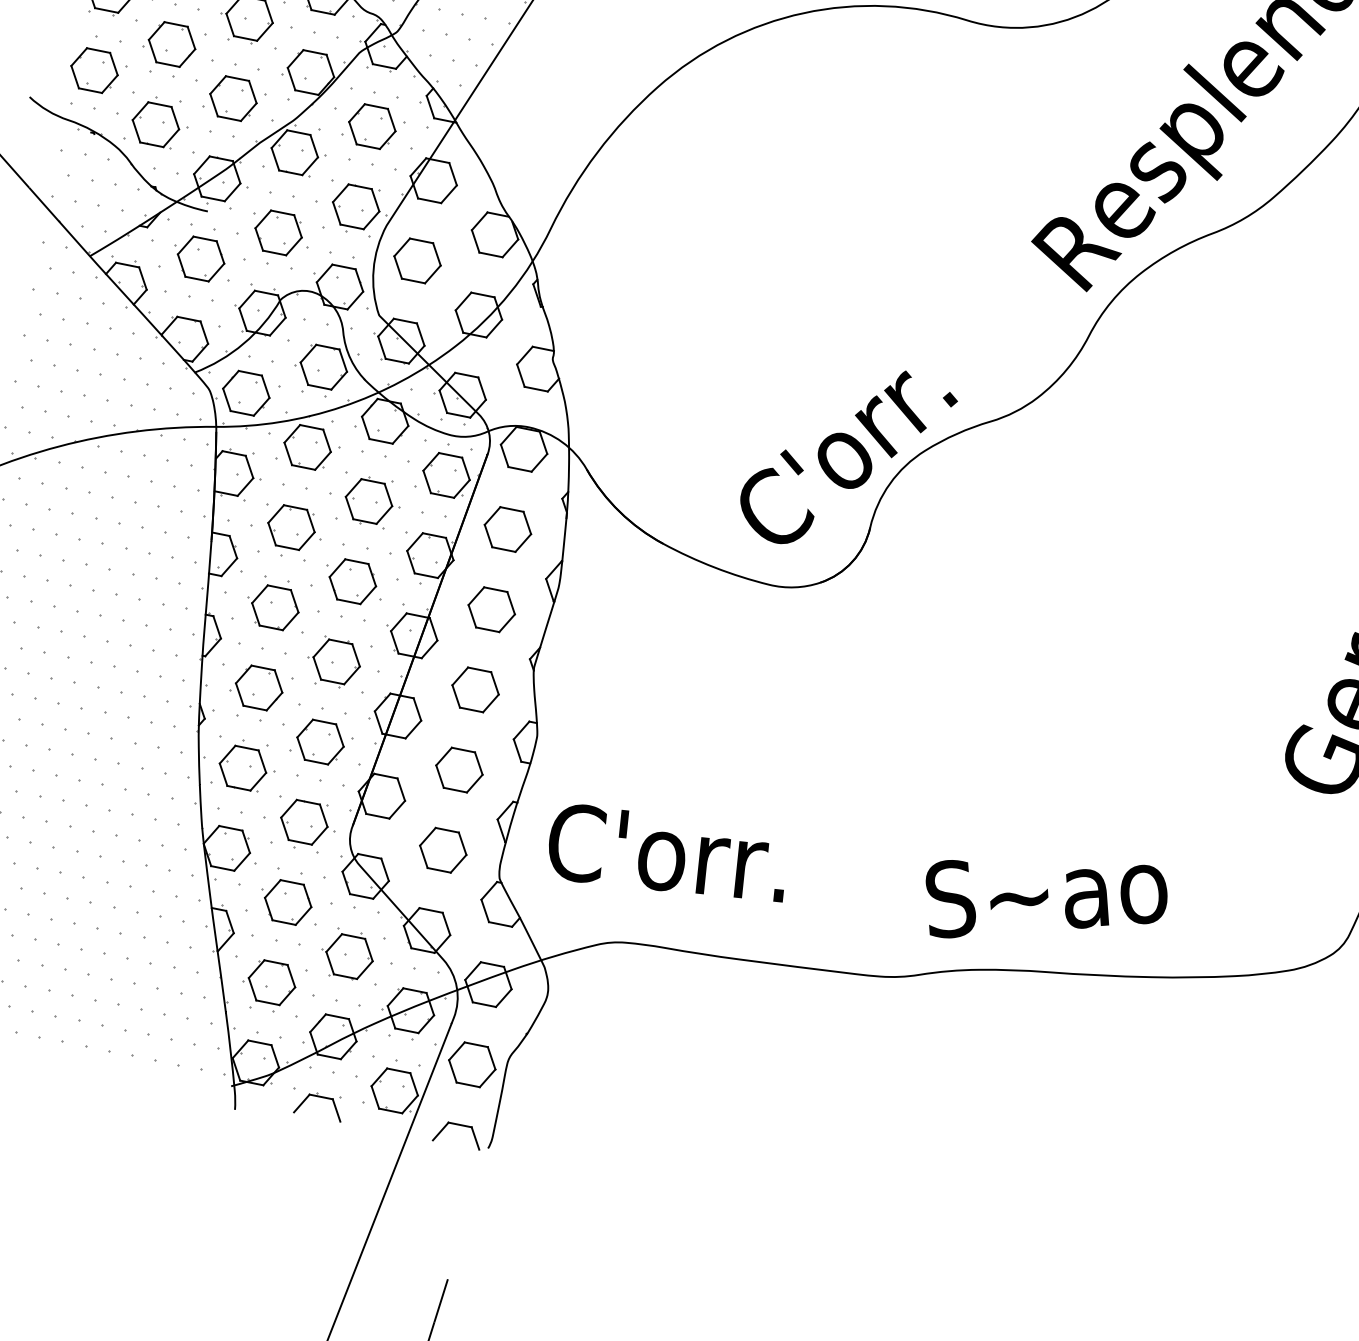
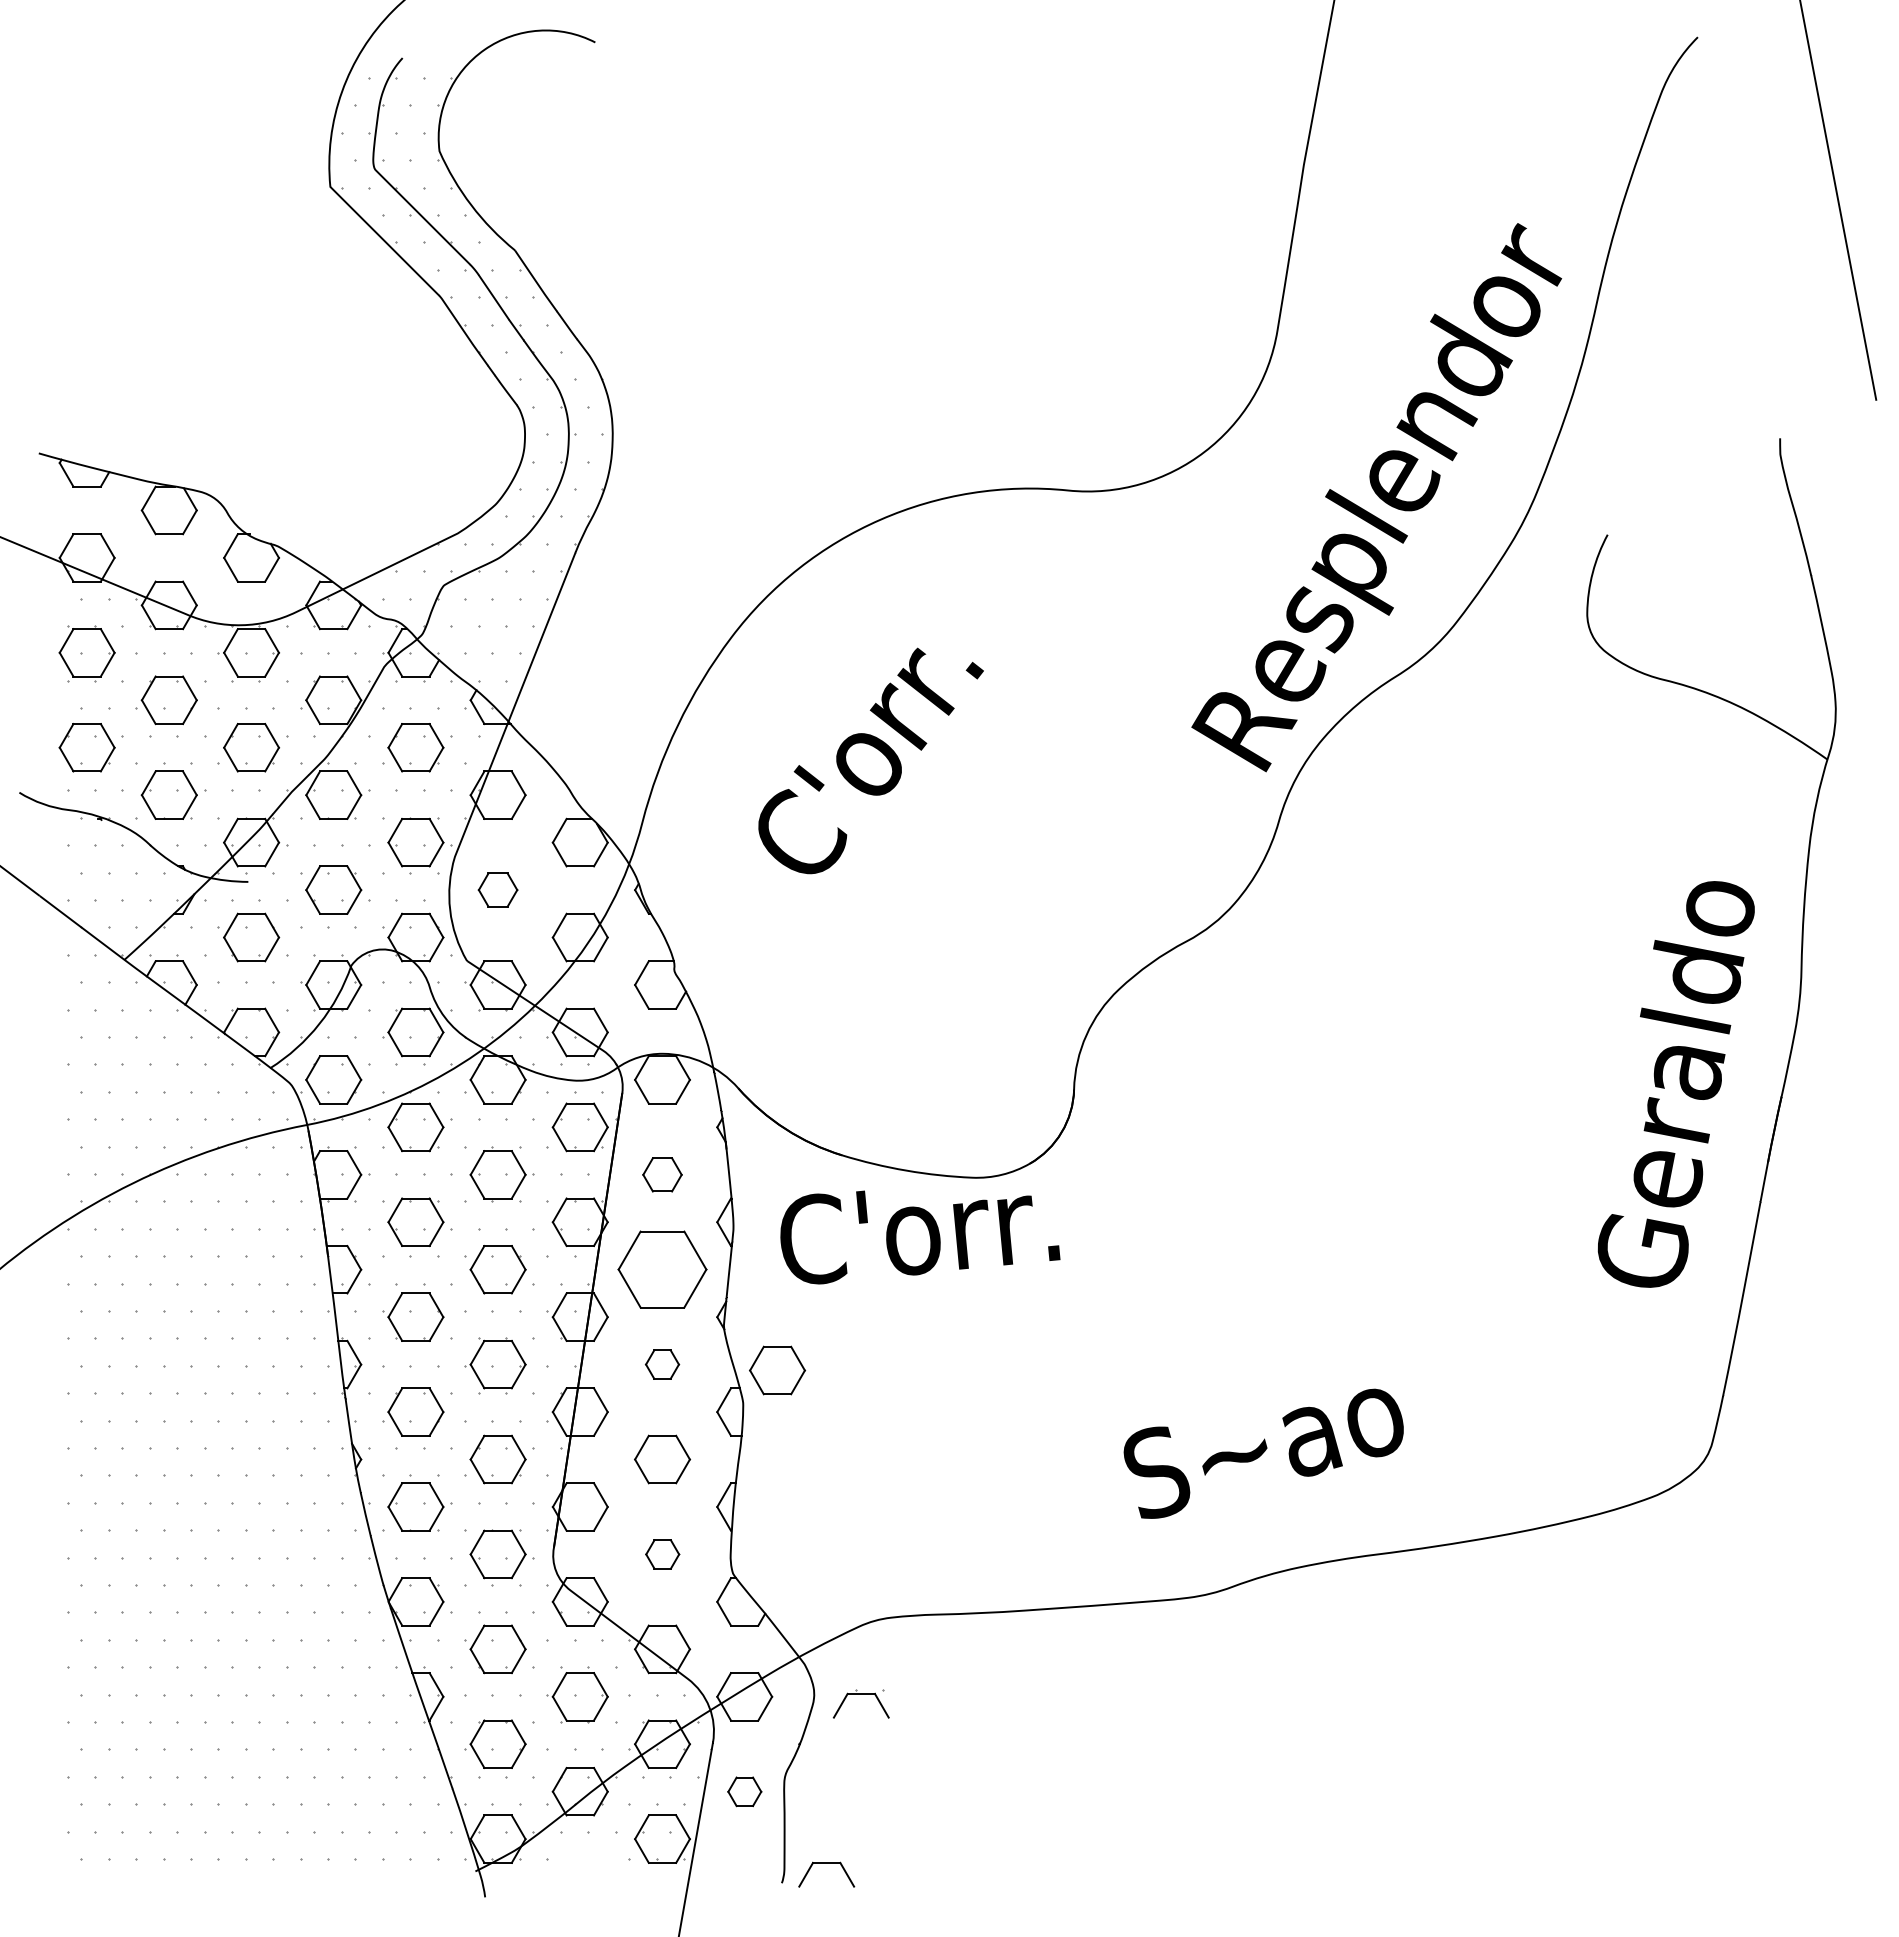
part: (417, 260) -> (497, 889), size x0.7
text: (846, 457) -> (870, 760), moved
part: (507, 529) -> (662, 1174), size x0.7
part: (491, 609) -> (662, 1269), size x1.6
part: (475, 689) -> (662, 1364), size x0.6
part: (571, 714) -> (777, 1370), added
part: (443, 850) -> (662, 1554), size x0.6
text: (668, 859) -> (920, 1237), moved
text: (1044, 901) -> (1263, 1453), moved
part: (472, 1064) -> (744, 1791), size x0.6
part: (320, 1097) -> (860, 1694), moved
part: (459, 1125) -> (826, 1863), moved

